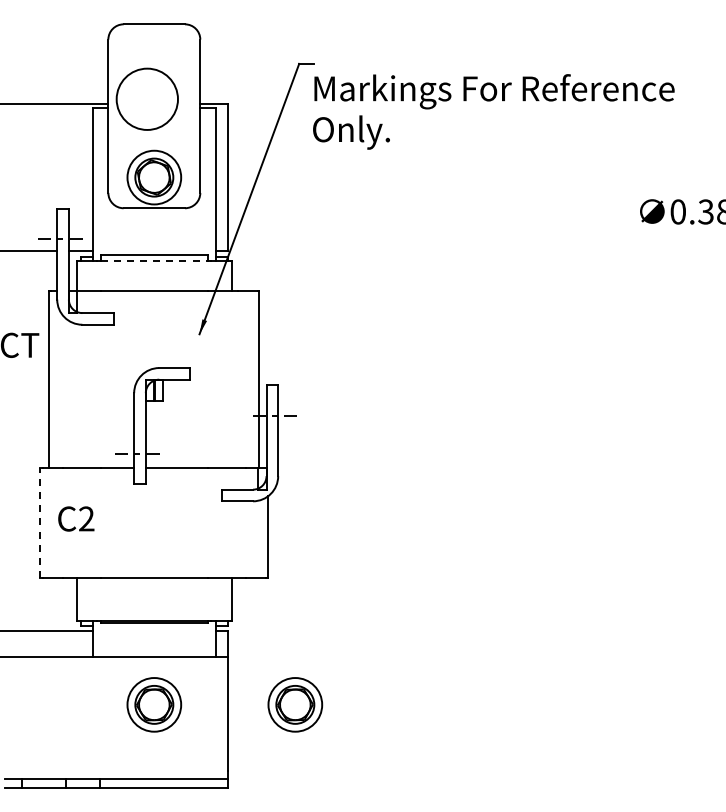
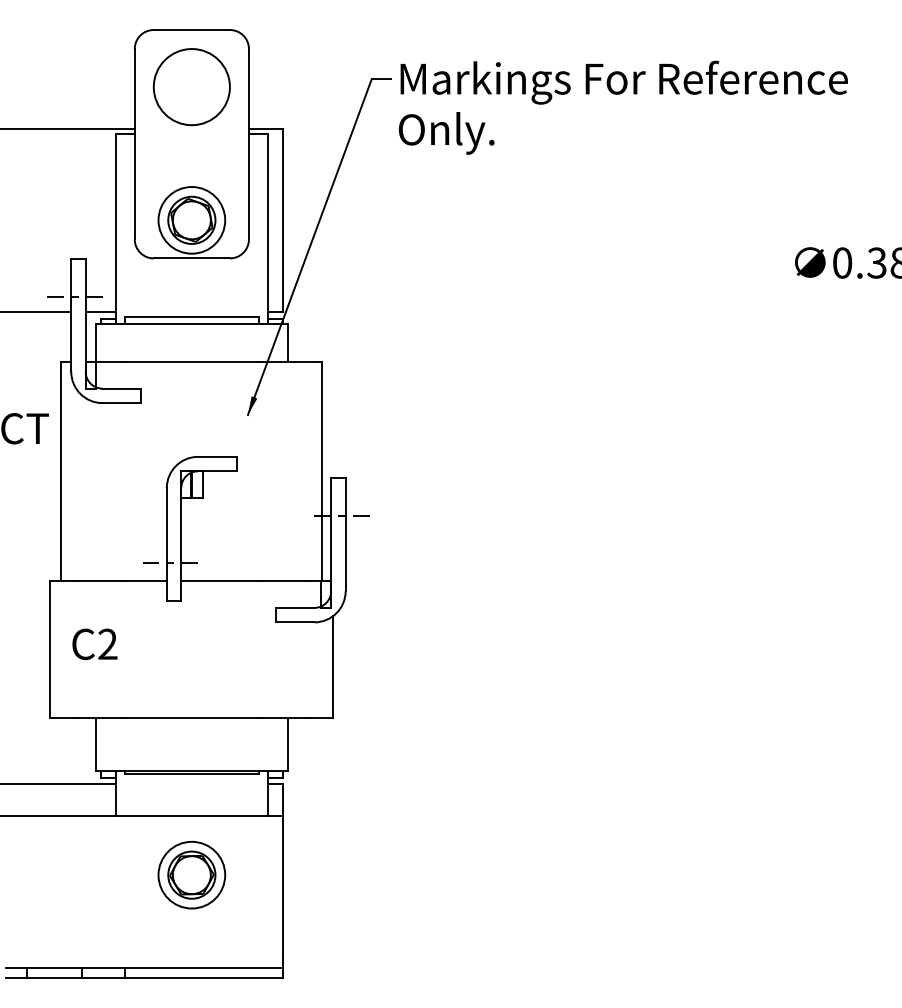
circle: (146, 98) -> (190, 86), moved
text: (493, 111) -> (623, 107), moved
line: (154, 260) -> (192, 323), dashed -> solid
line: (40, 522) -> (50, 648), dashed -> solid
part: (295, 704) -> (367, 874), removed

